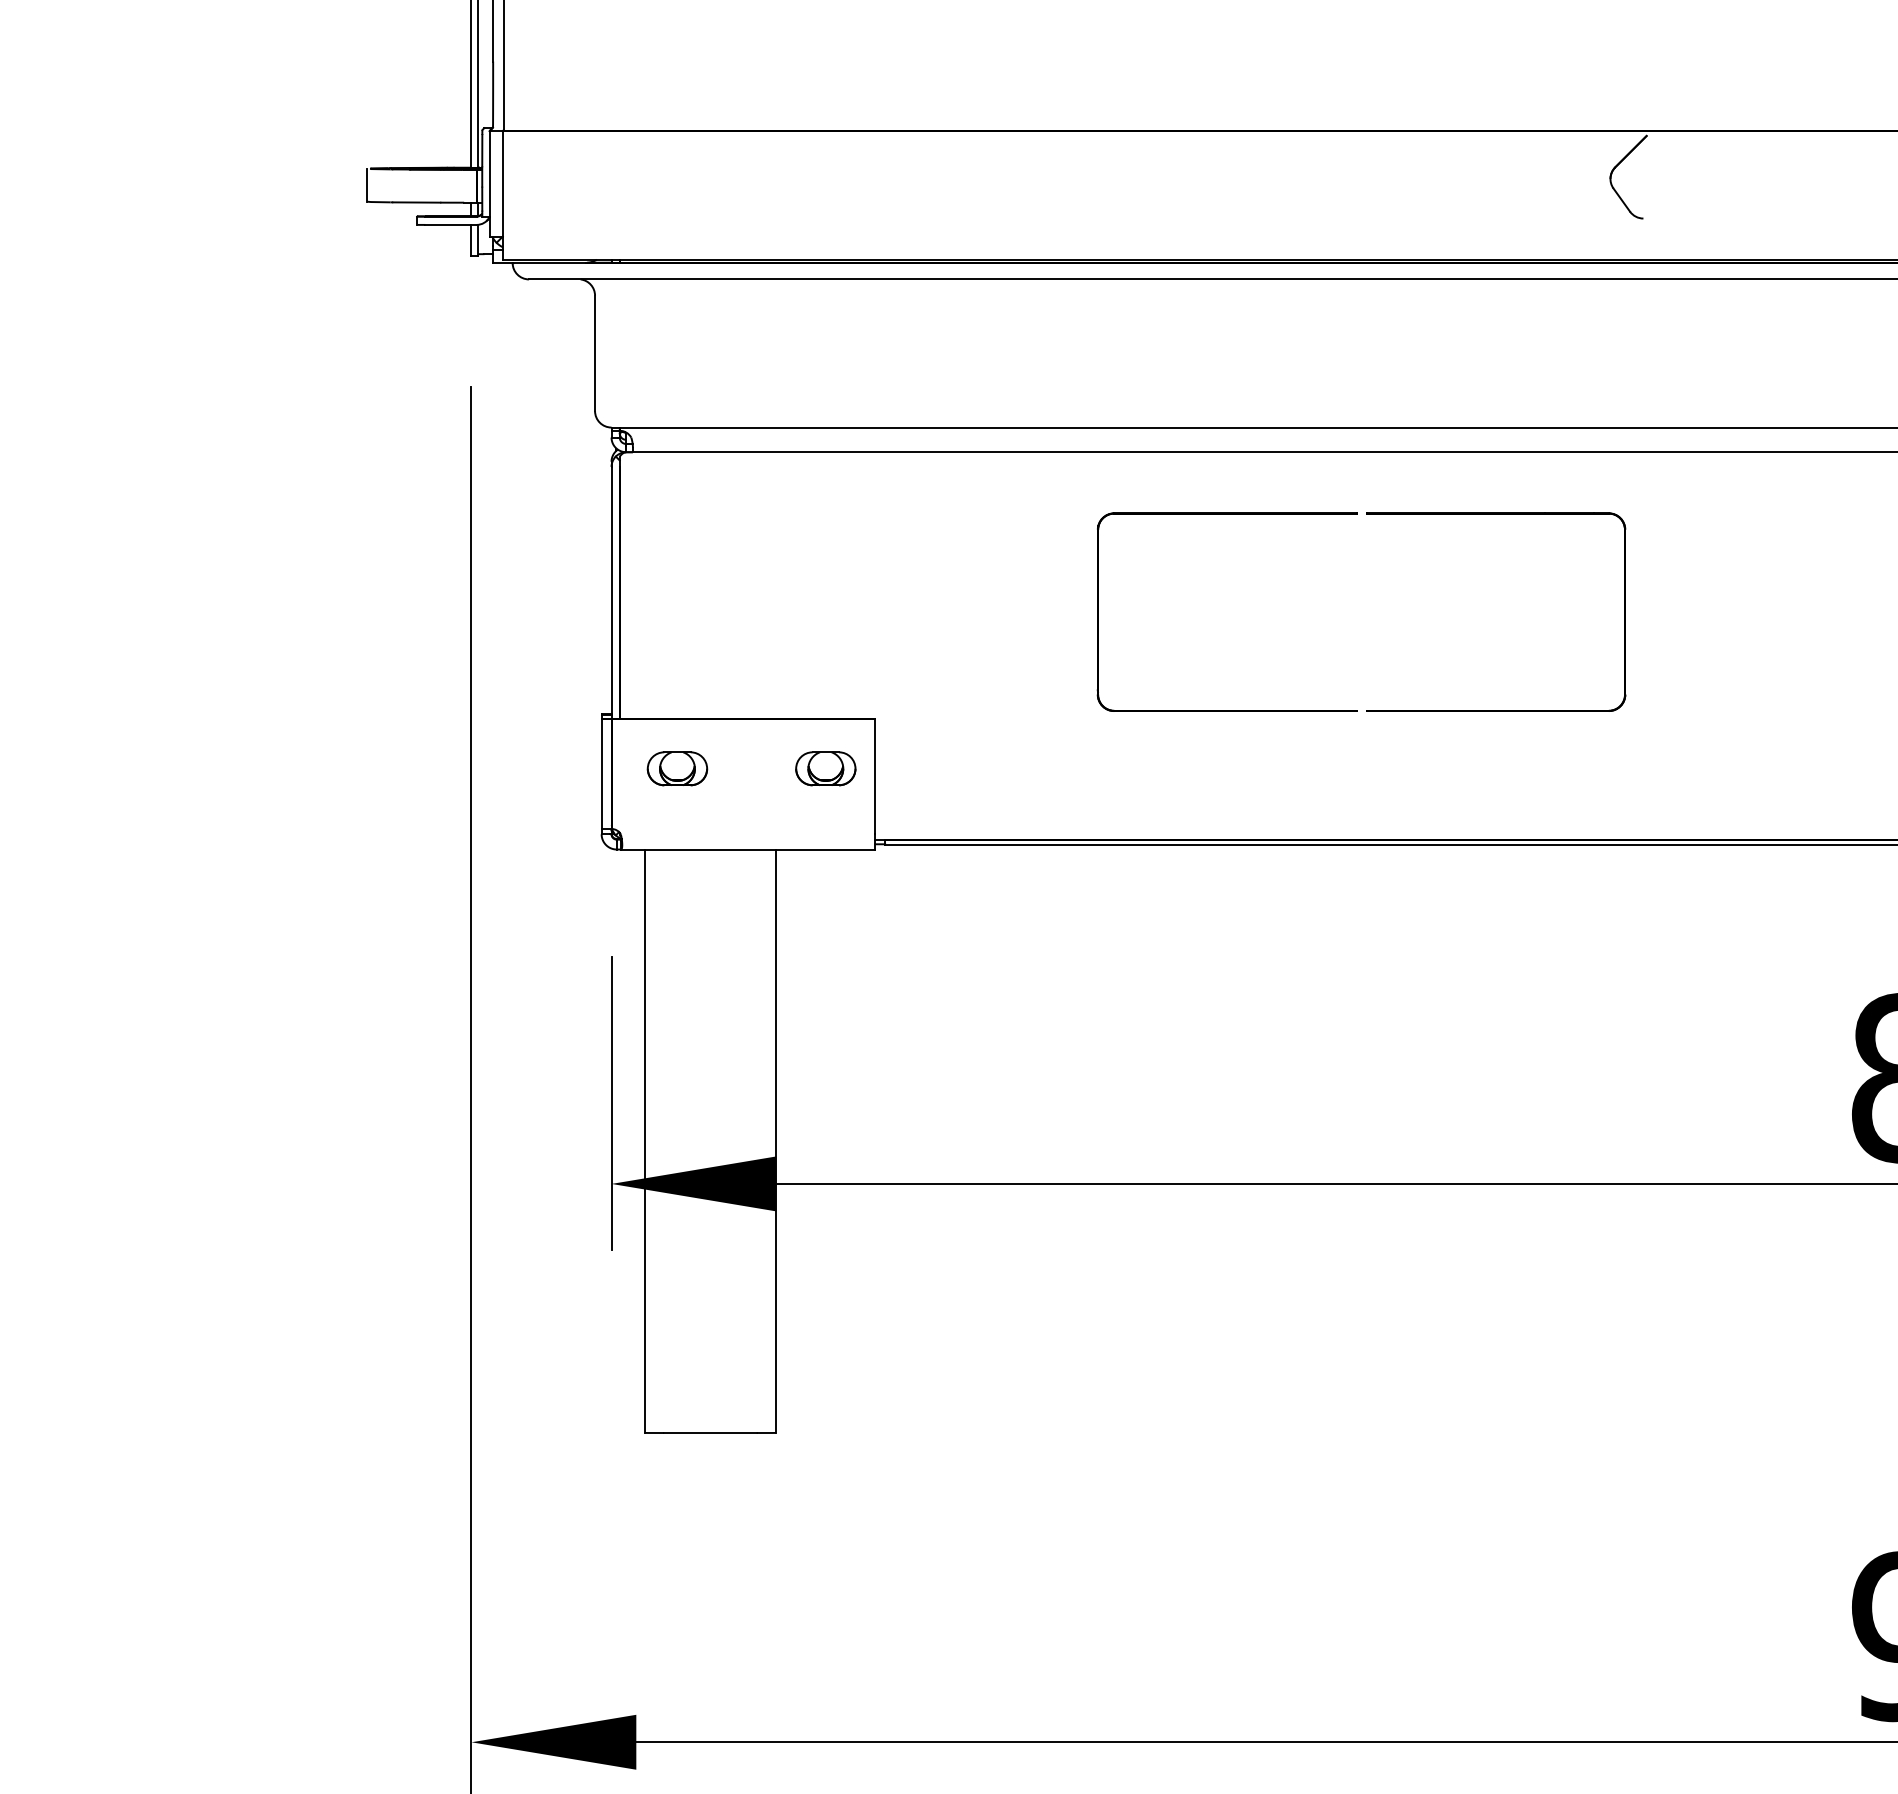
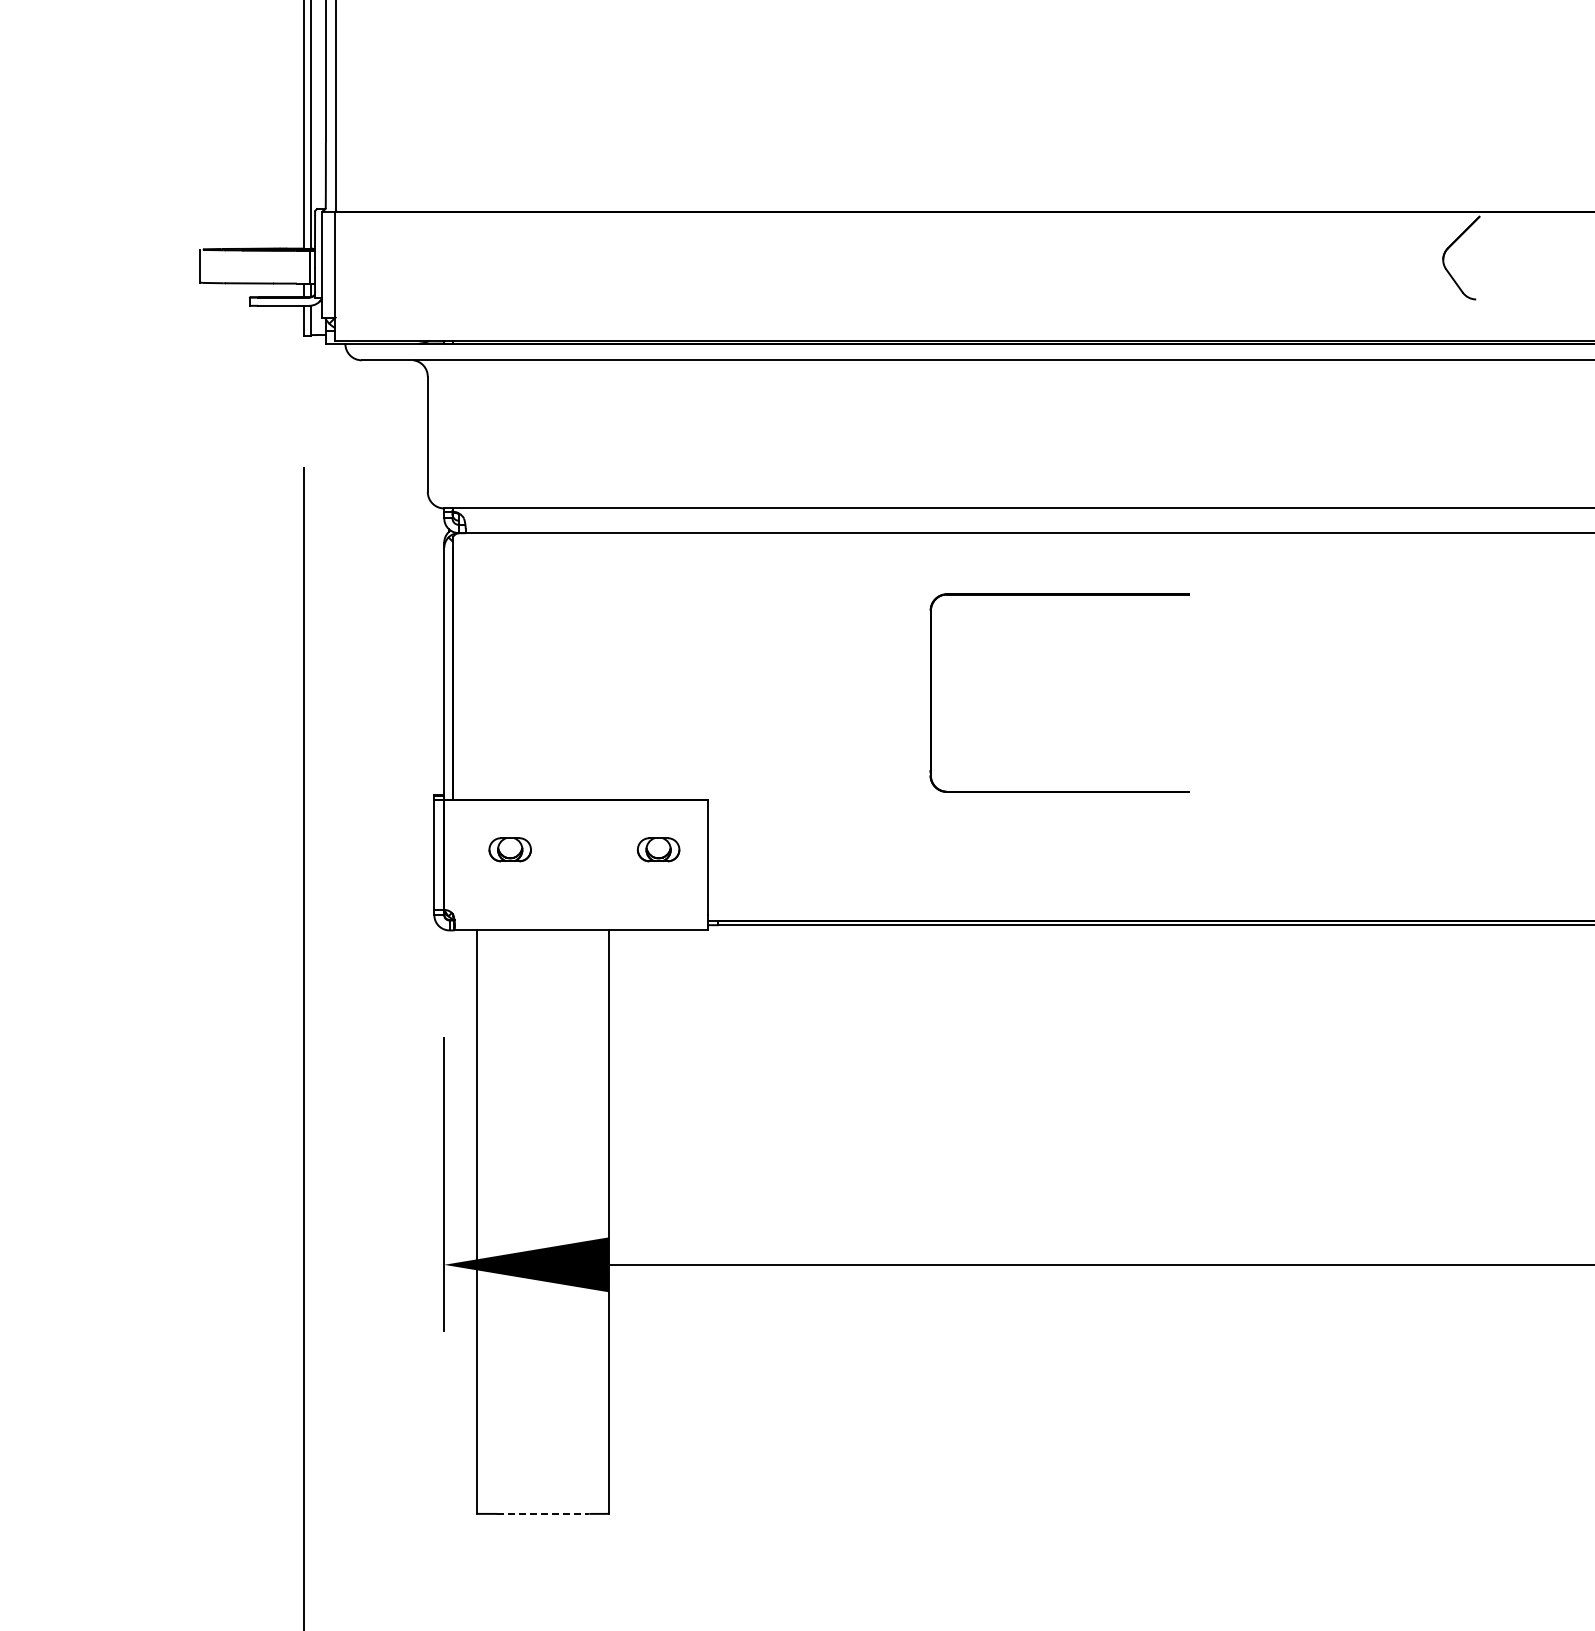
part: (1496, 514) -> (1329, 595), removed
part: (677, 768) -> (510, 849), size x0.7
part: (825, 768) -> (658, 849), size x0.7
line: (710, 1433) -> (543, 1514), solid -> dashed

